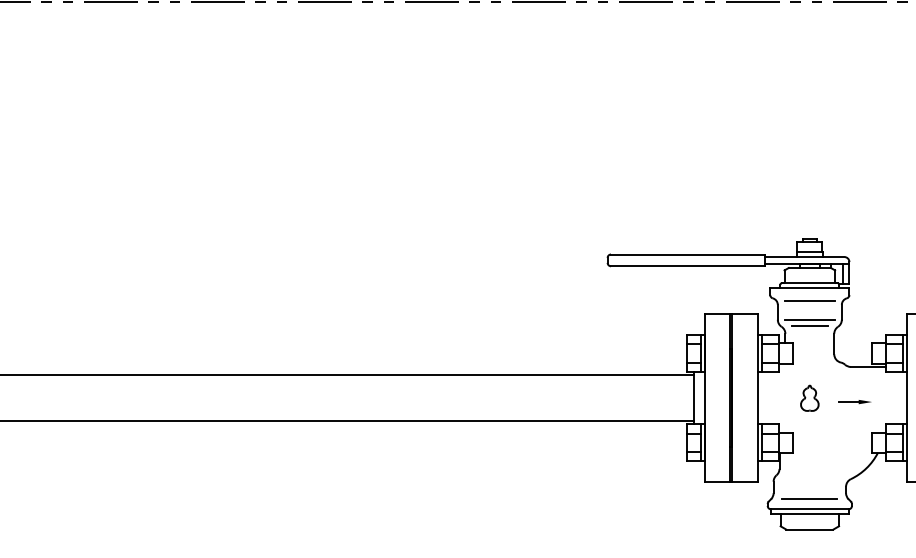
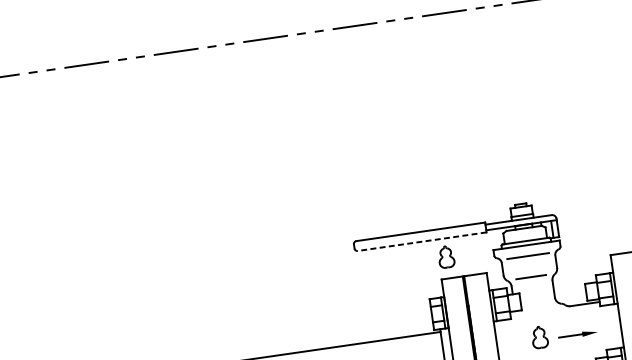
line: (687, 266) -> (421, 241), solid -> dashed
part: (713, 287) -> (445, 256), added
line: (809, 319) -> (530, 271), removed
part: (854, 402) -> (577, 335), size x1.4

